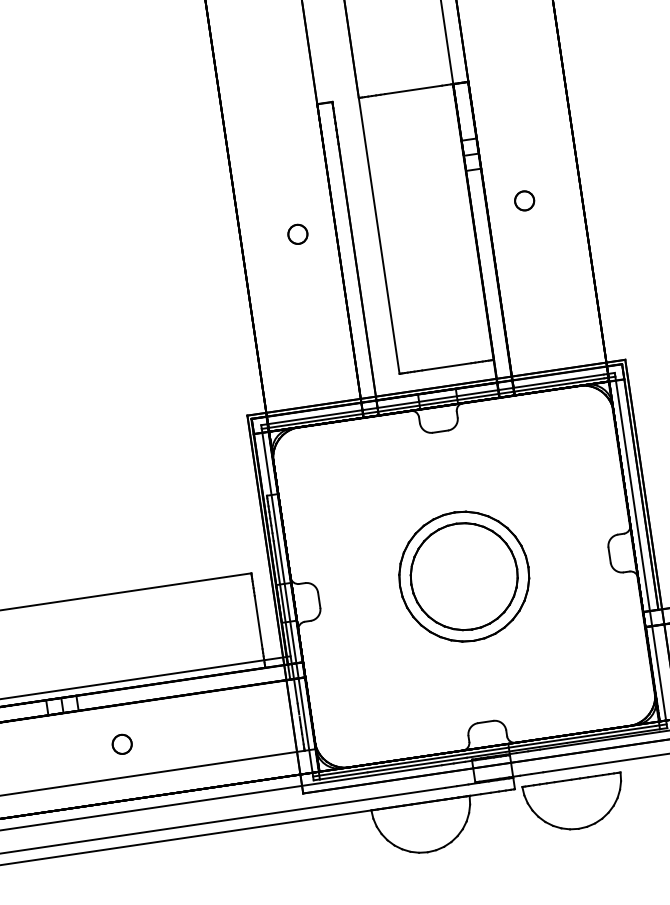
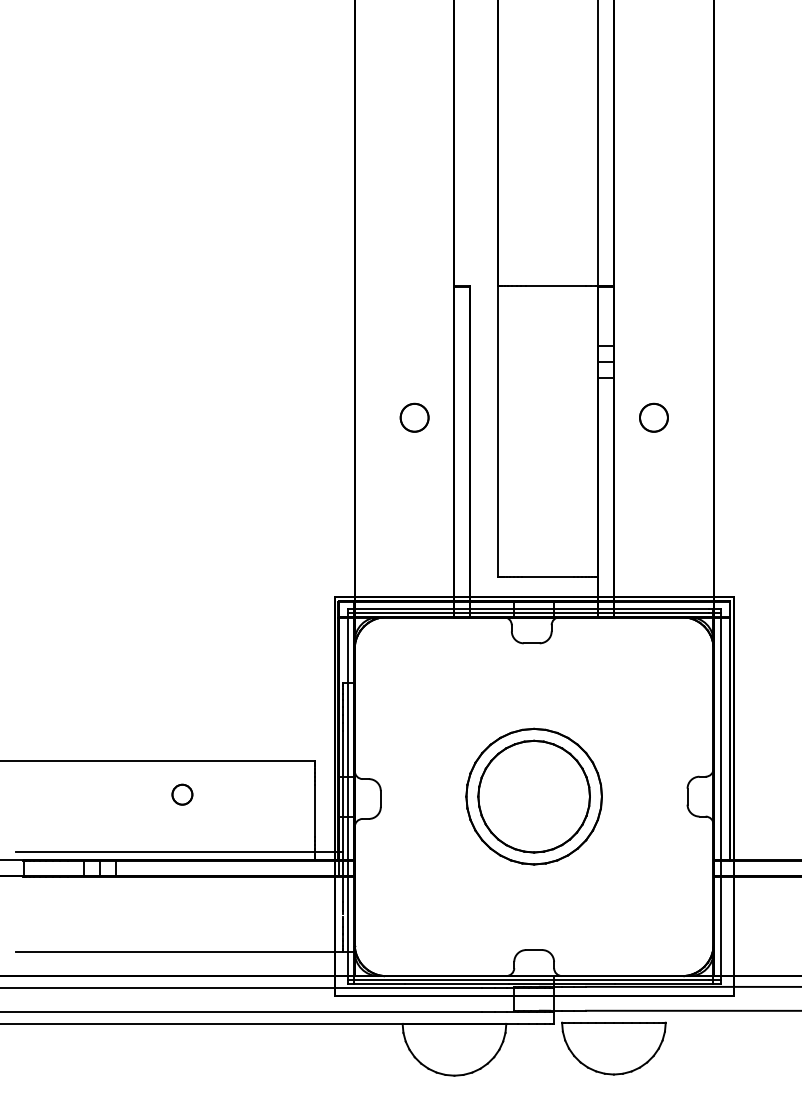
part: (524, 200) -> (653, 417), size x1.4
part: (297, 234) -> (414, 417), size x1.4
part: (122, 744) -> (182, 794), moved

